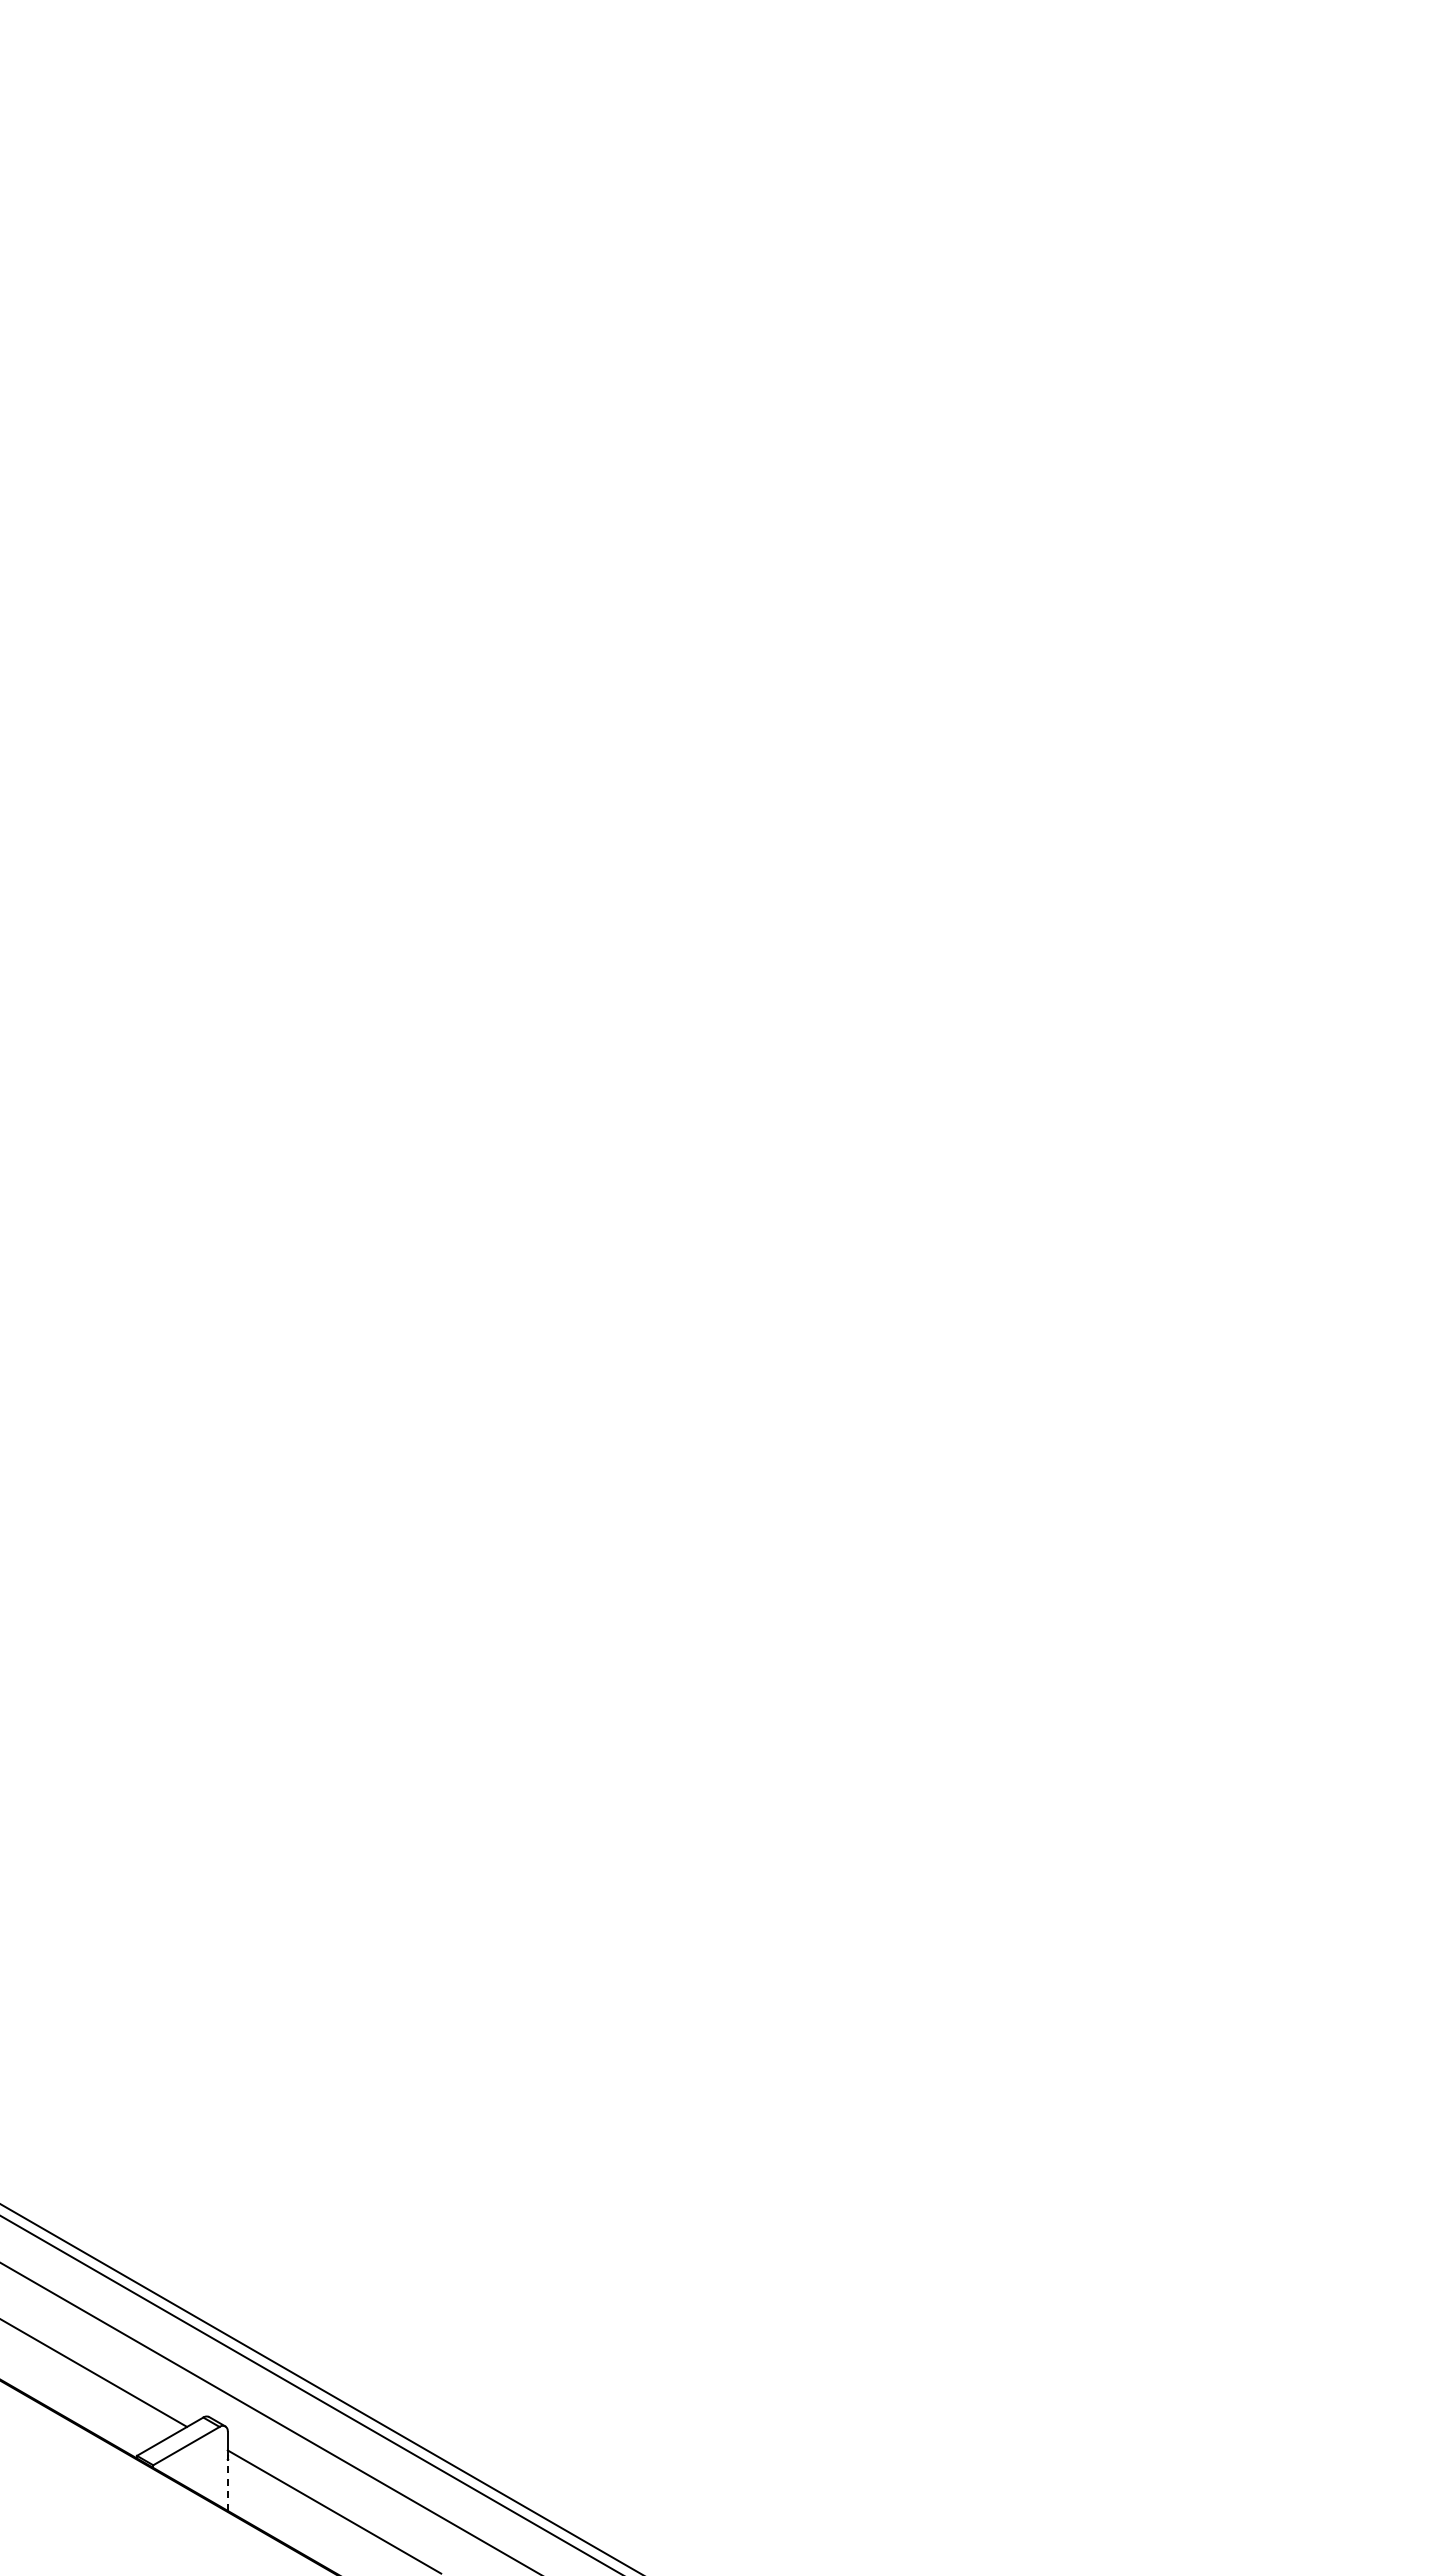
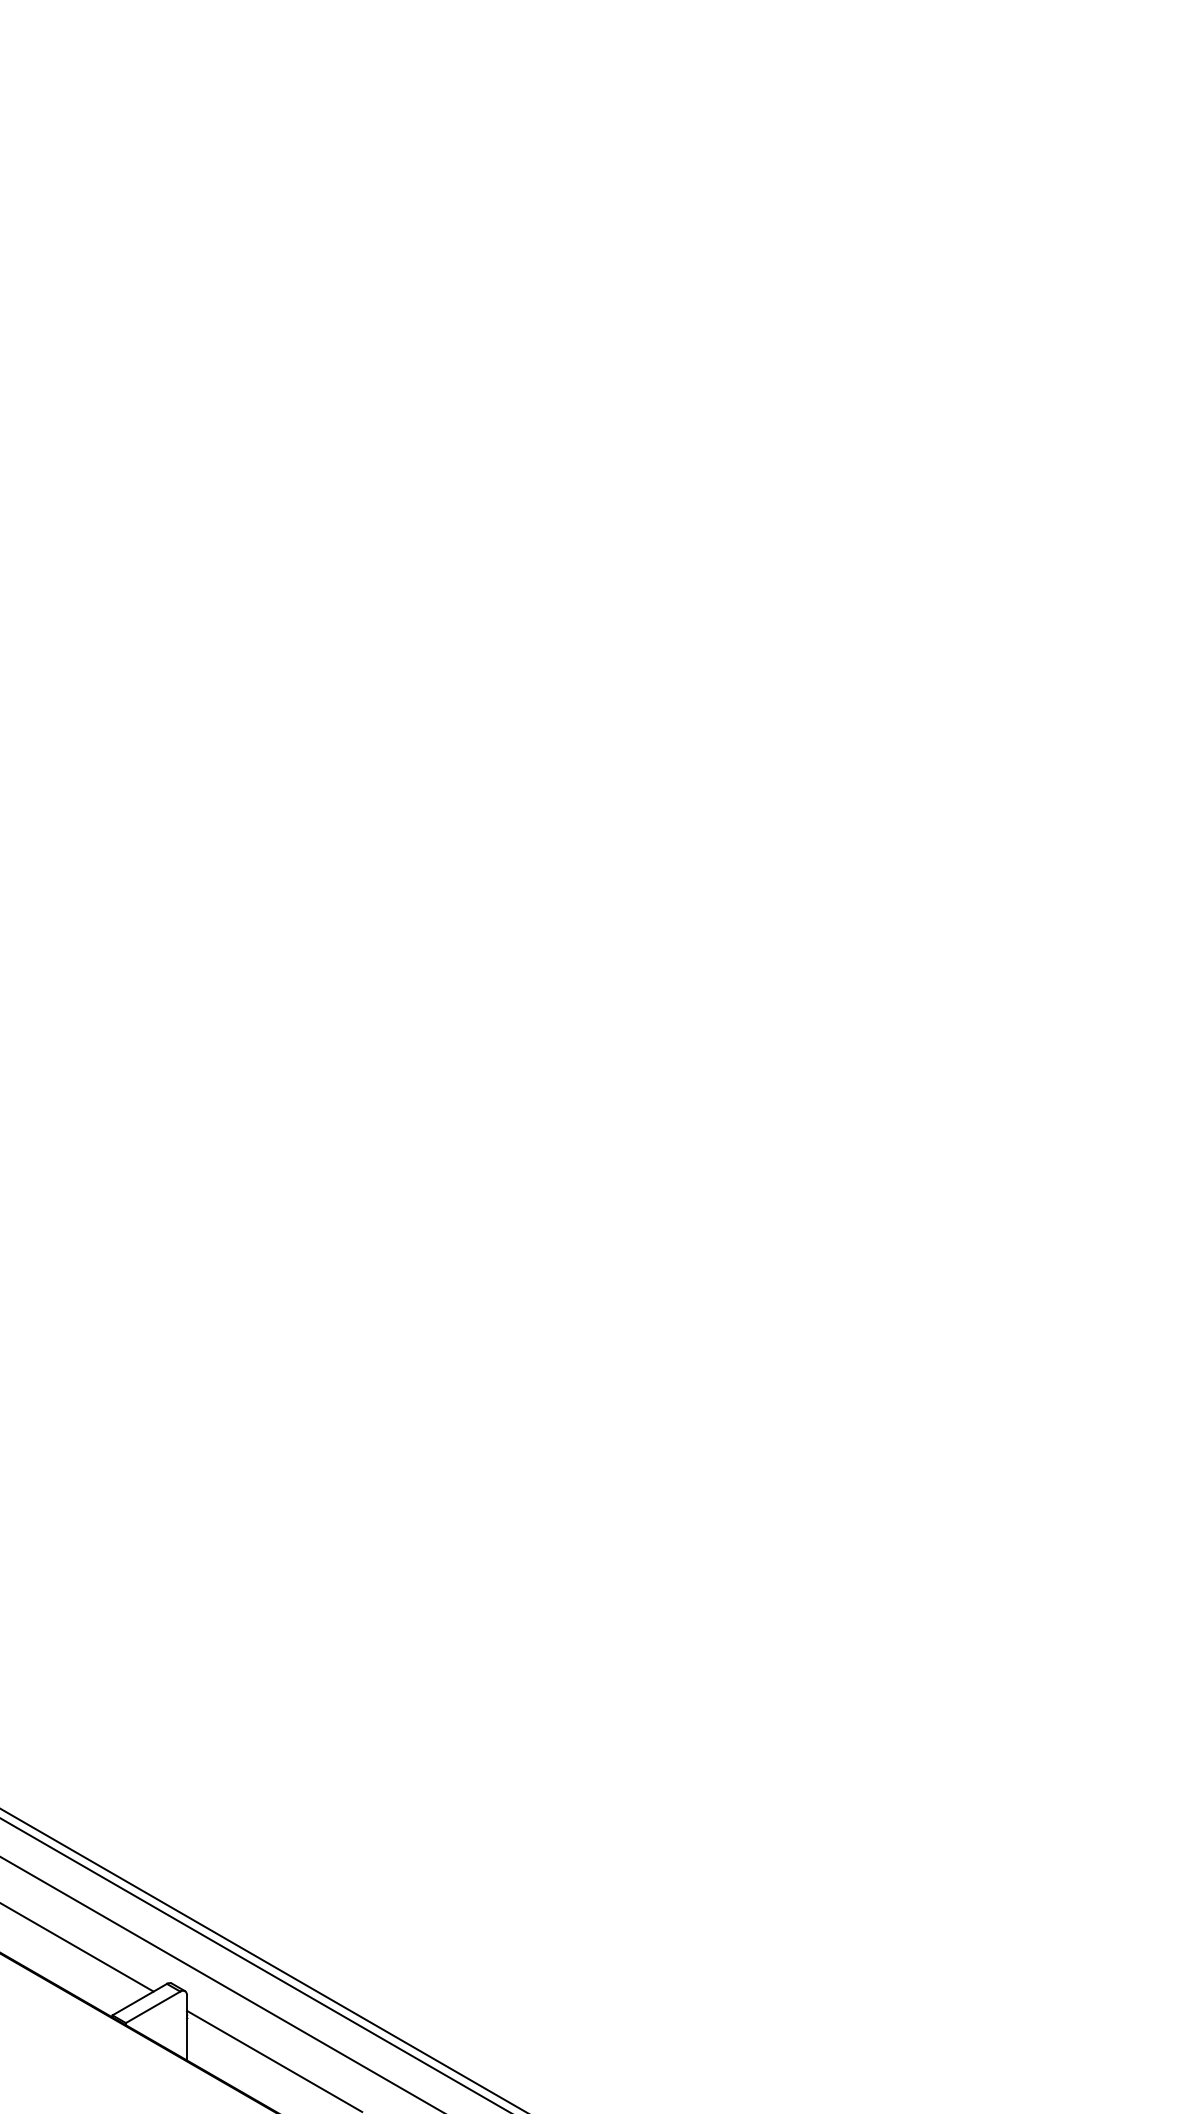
line: (228, 2483) -> (187, 2038), dashed -> solid

